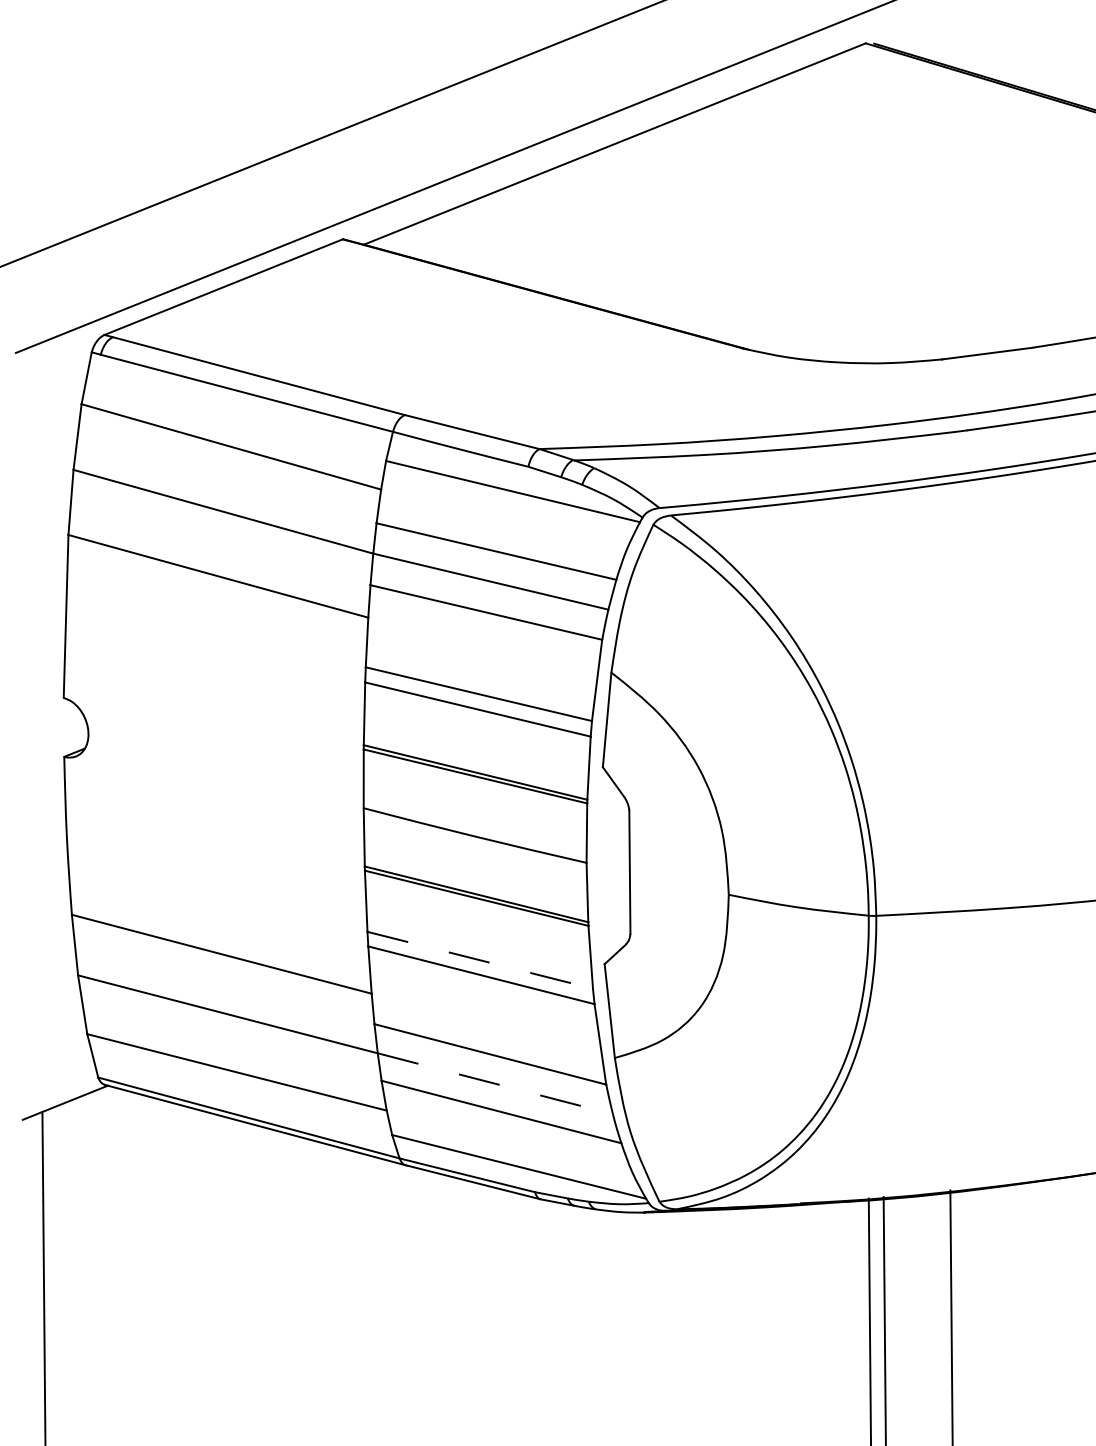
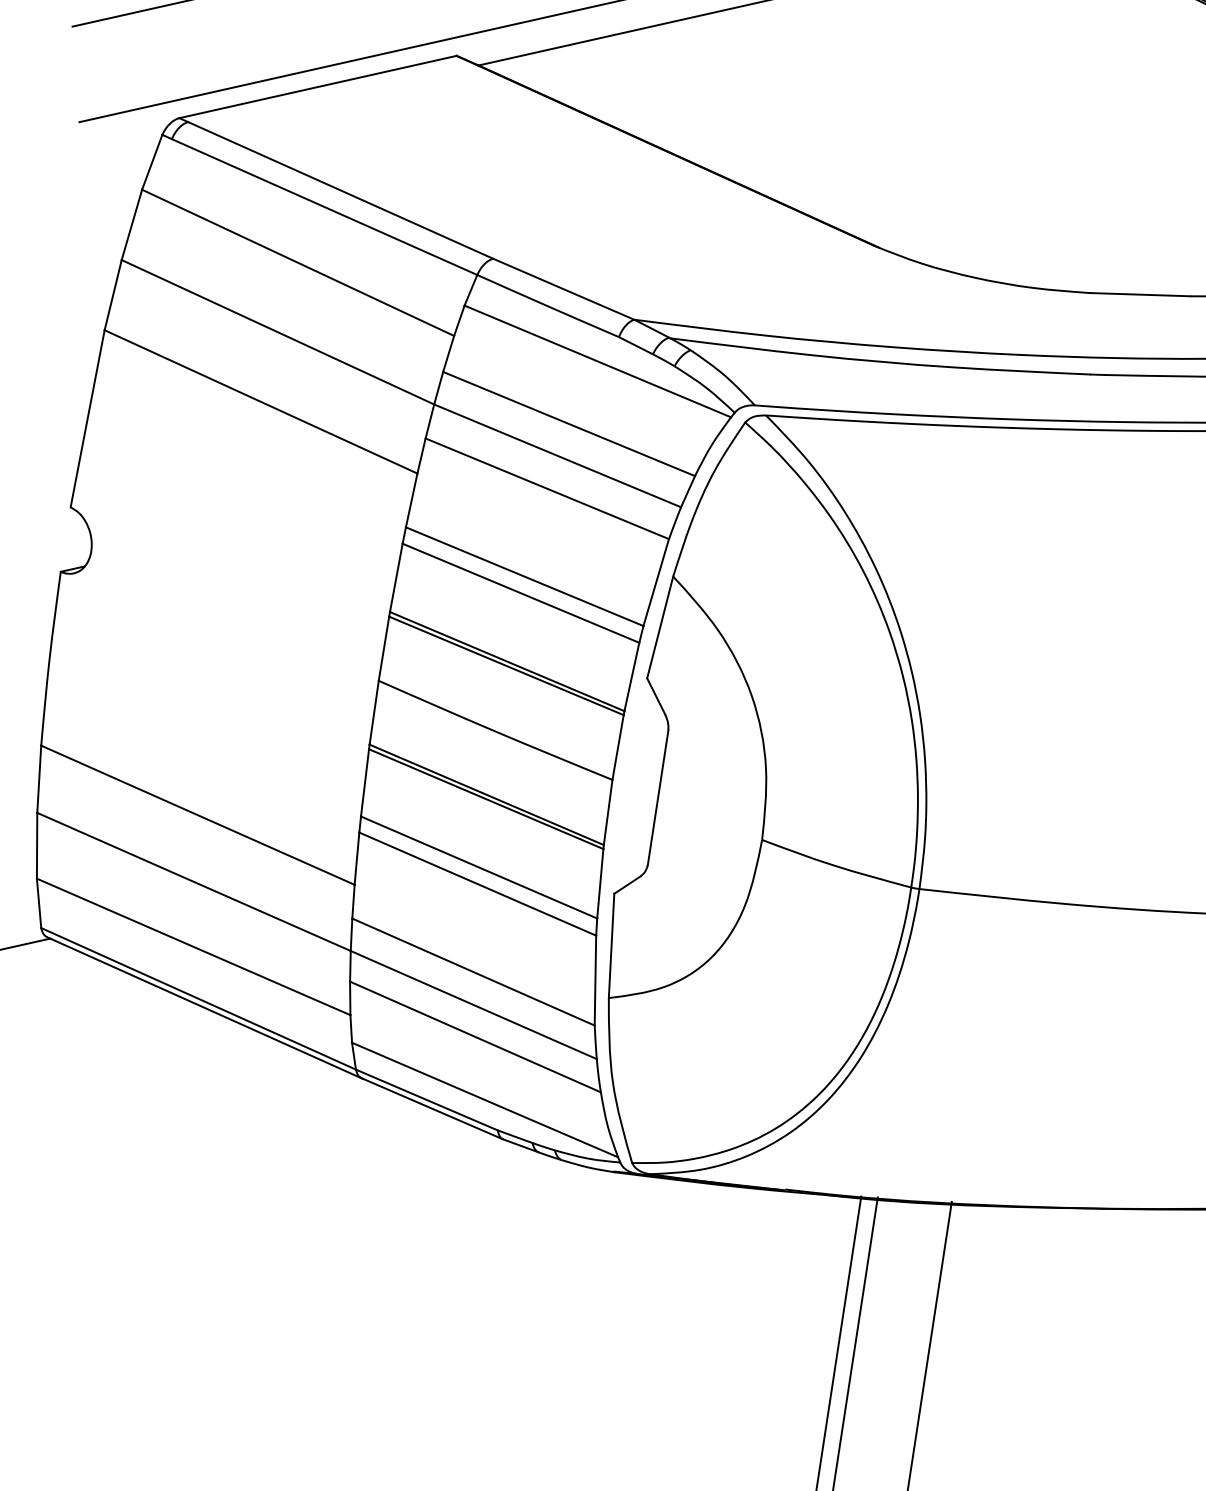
line: (480, 960) -> (479, 867), dashed -> solid
line: (495, 1083) -> (473, 1004), dashed -> solid

